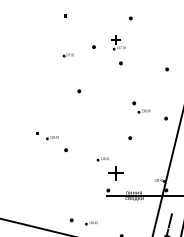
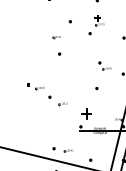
part: (118, 42) -> (99, 20), moved
part: (67, 55) -> (56, 37), moved
part: (102, 159) -> (62, 104), moved

